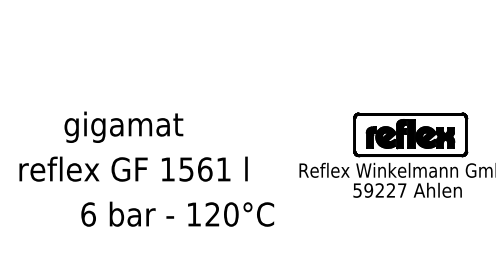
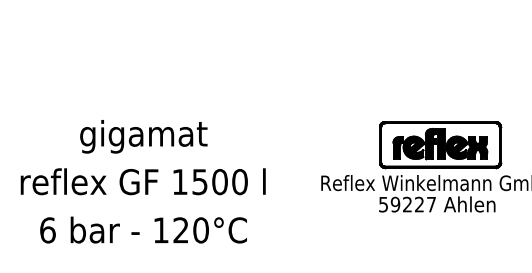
text: (123, 127) -> (143, 136), moved
text: (213, 169) -> (229, 182), 1561 -> 1500
text: (177, 213) -> (143, 229), moved

